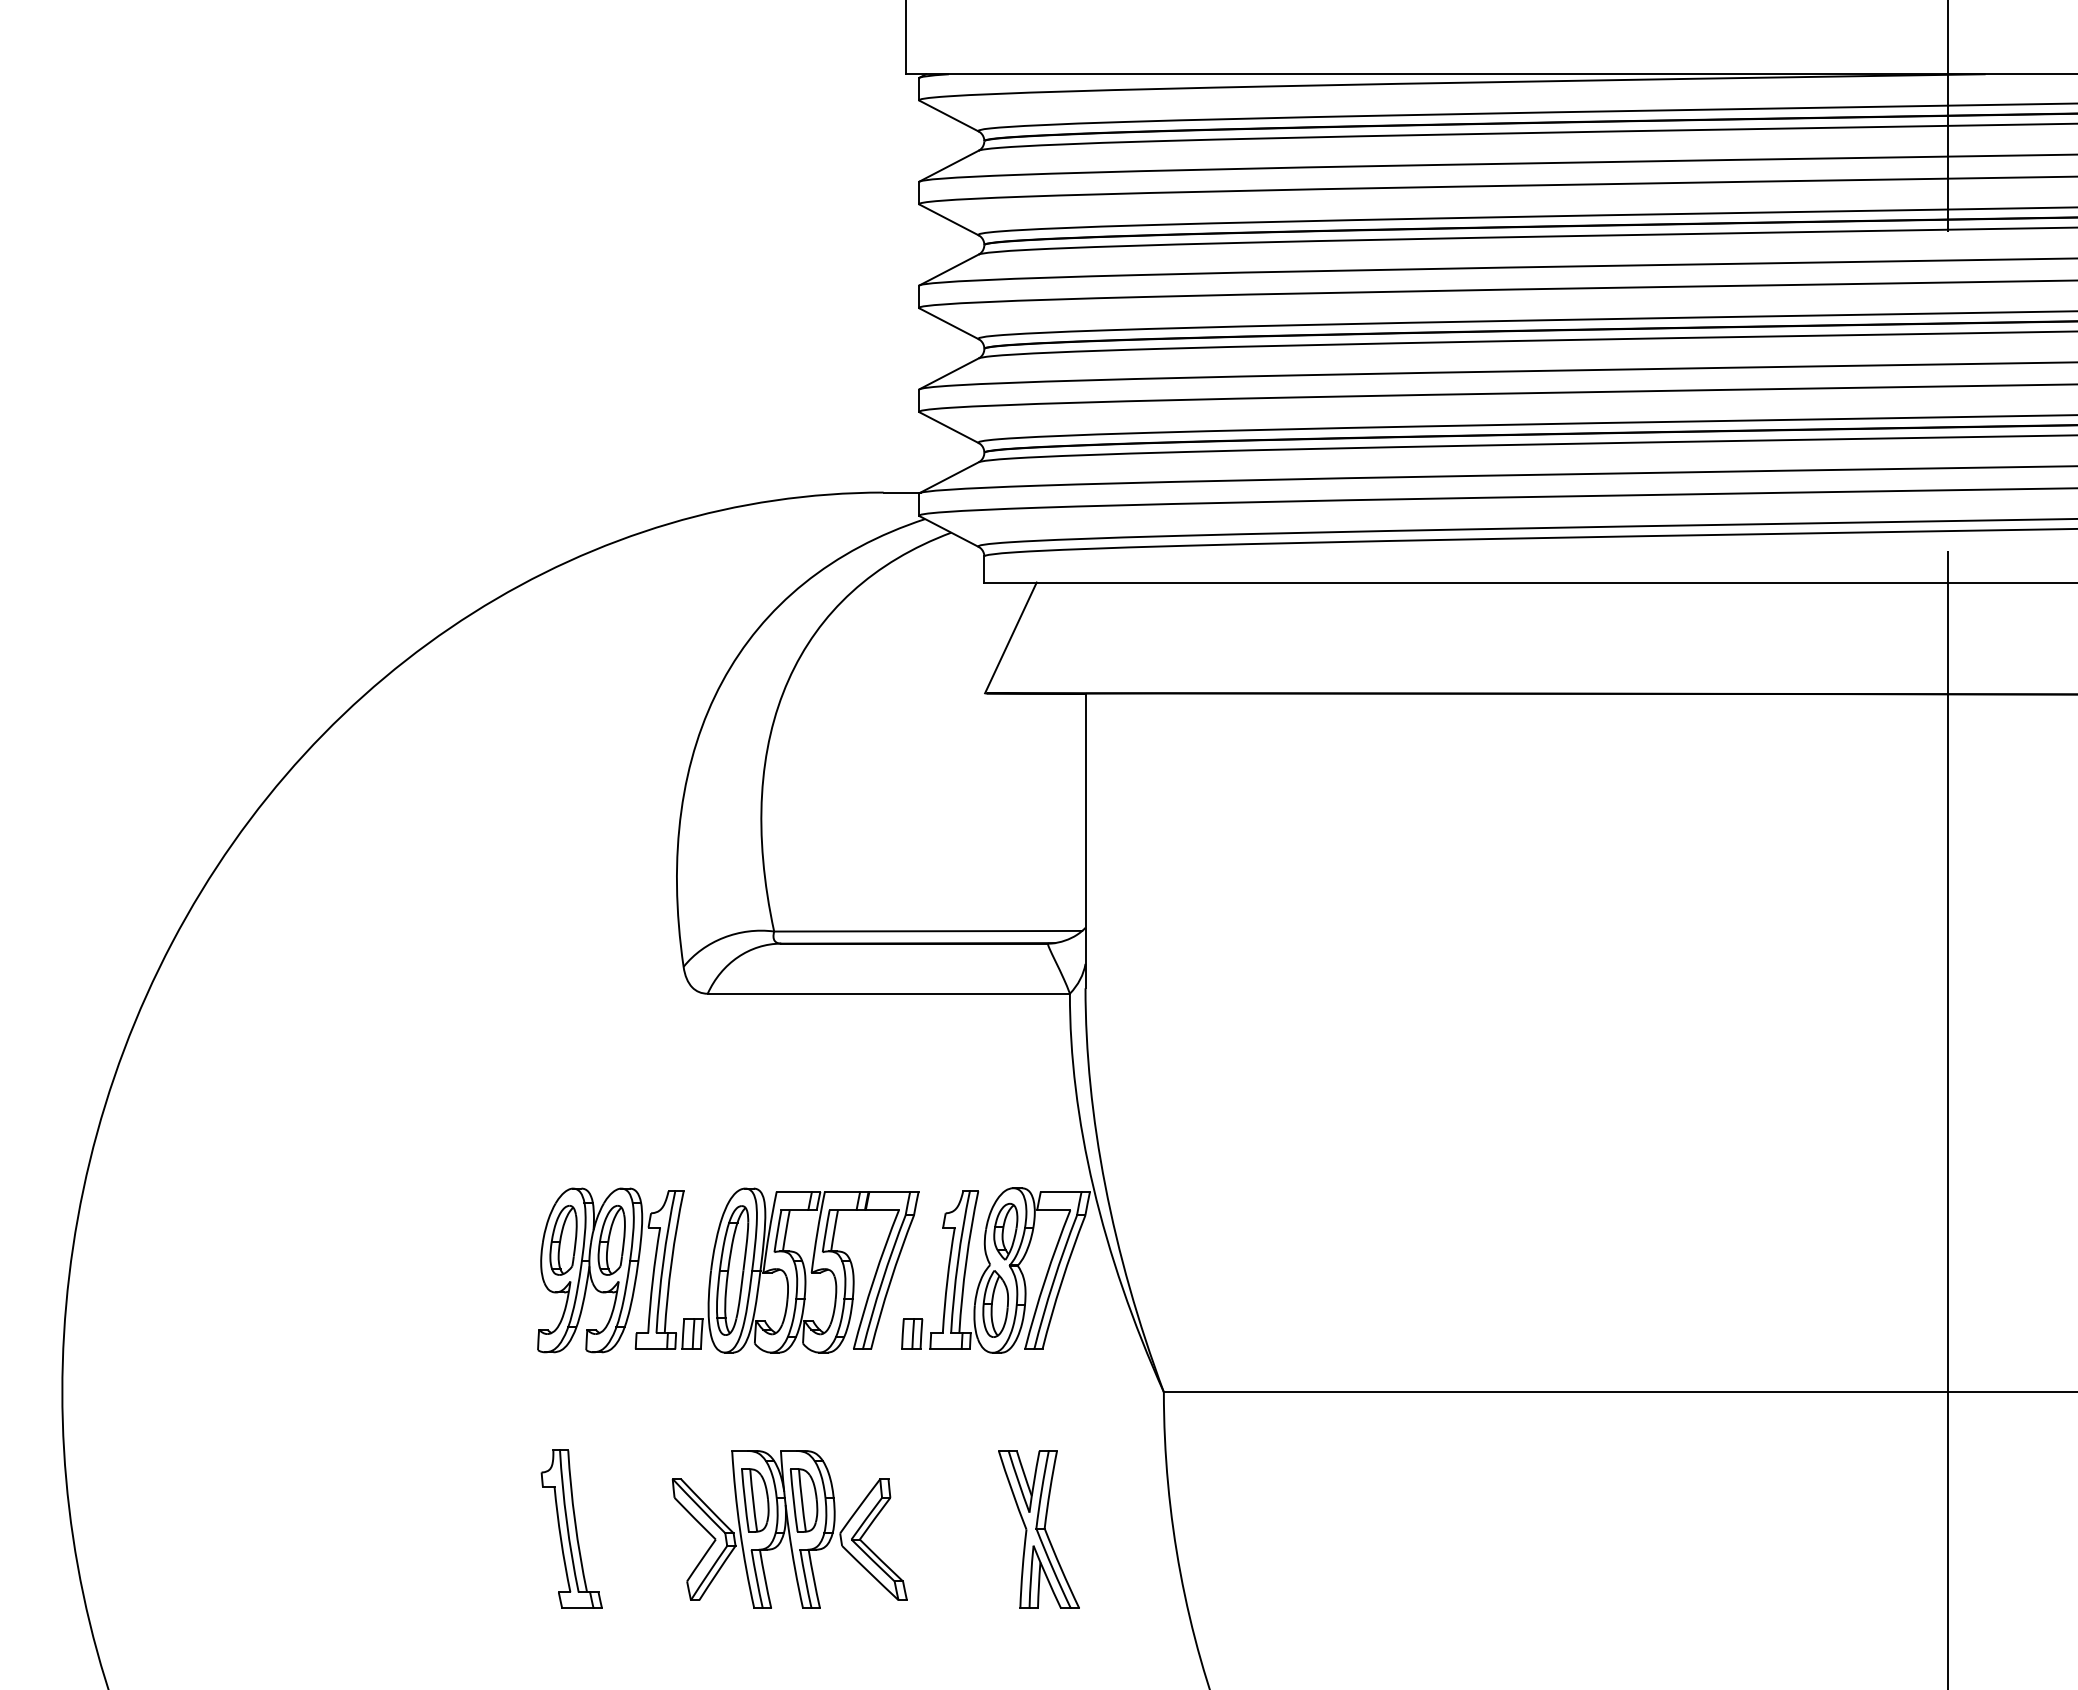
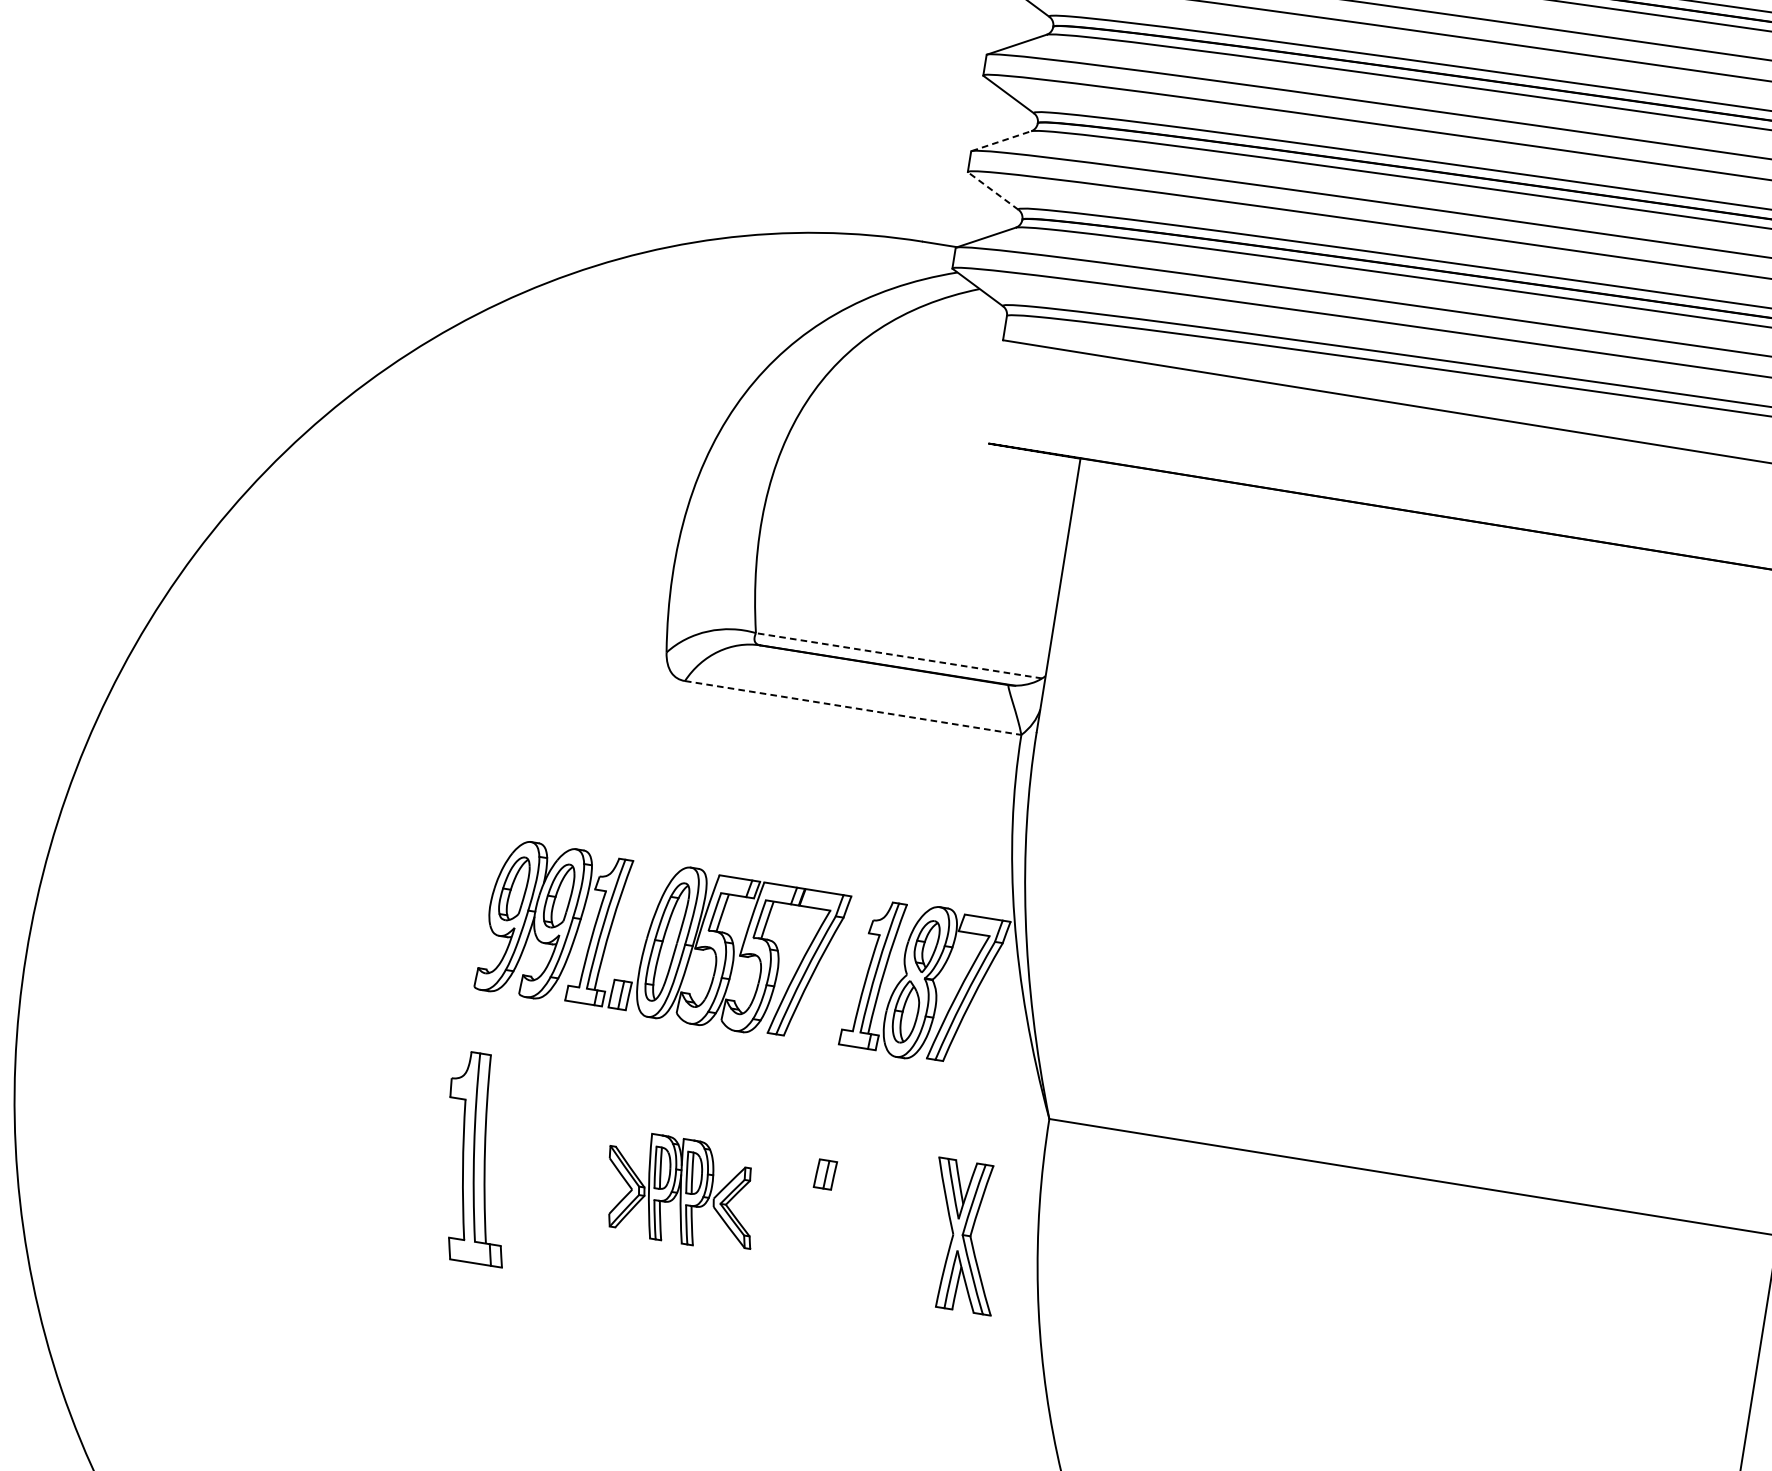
line: (949, 373) -> (1001, 140), solid -> dashed
line: (948, 427) -> (992, 190), solid -> dashed
line: (1010, 637) -> (1019, 395), removed
line: (927, 931) -> (898, 655), solid -> dashed
line: (889, 993) -> (853, 707), solid -> dashed
part: (912, 1333) -> (825, 1174), moved
part: (571, 1528) -> (478, 1157), size x1.4
part: (789, 1529) -> (681, 1190), size x0.7
part: (1038, 1529) -> (964, 1236), moved

